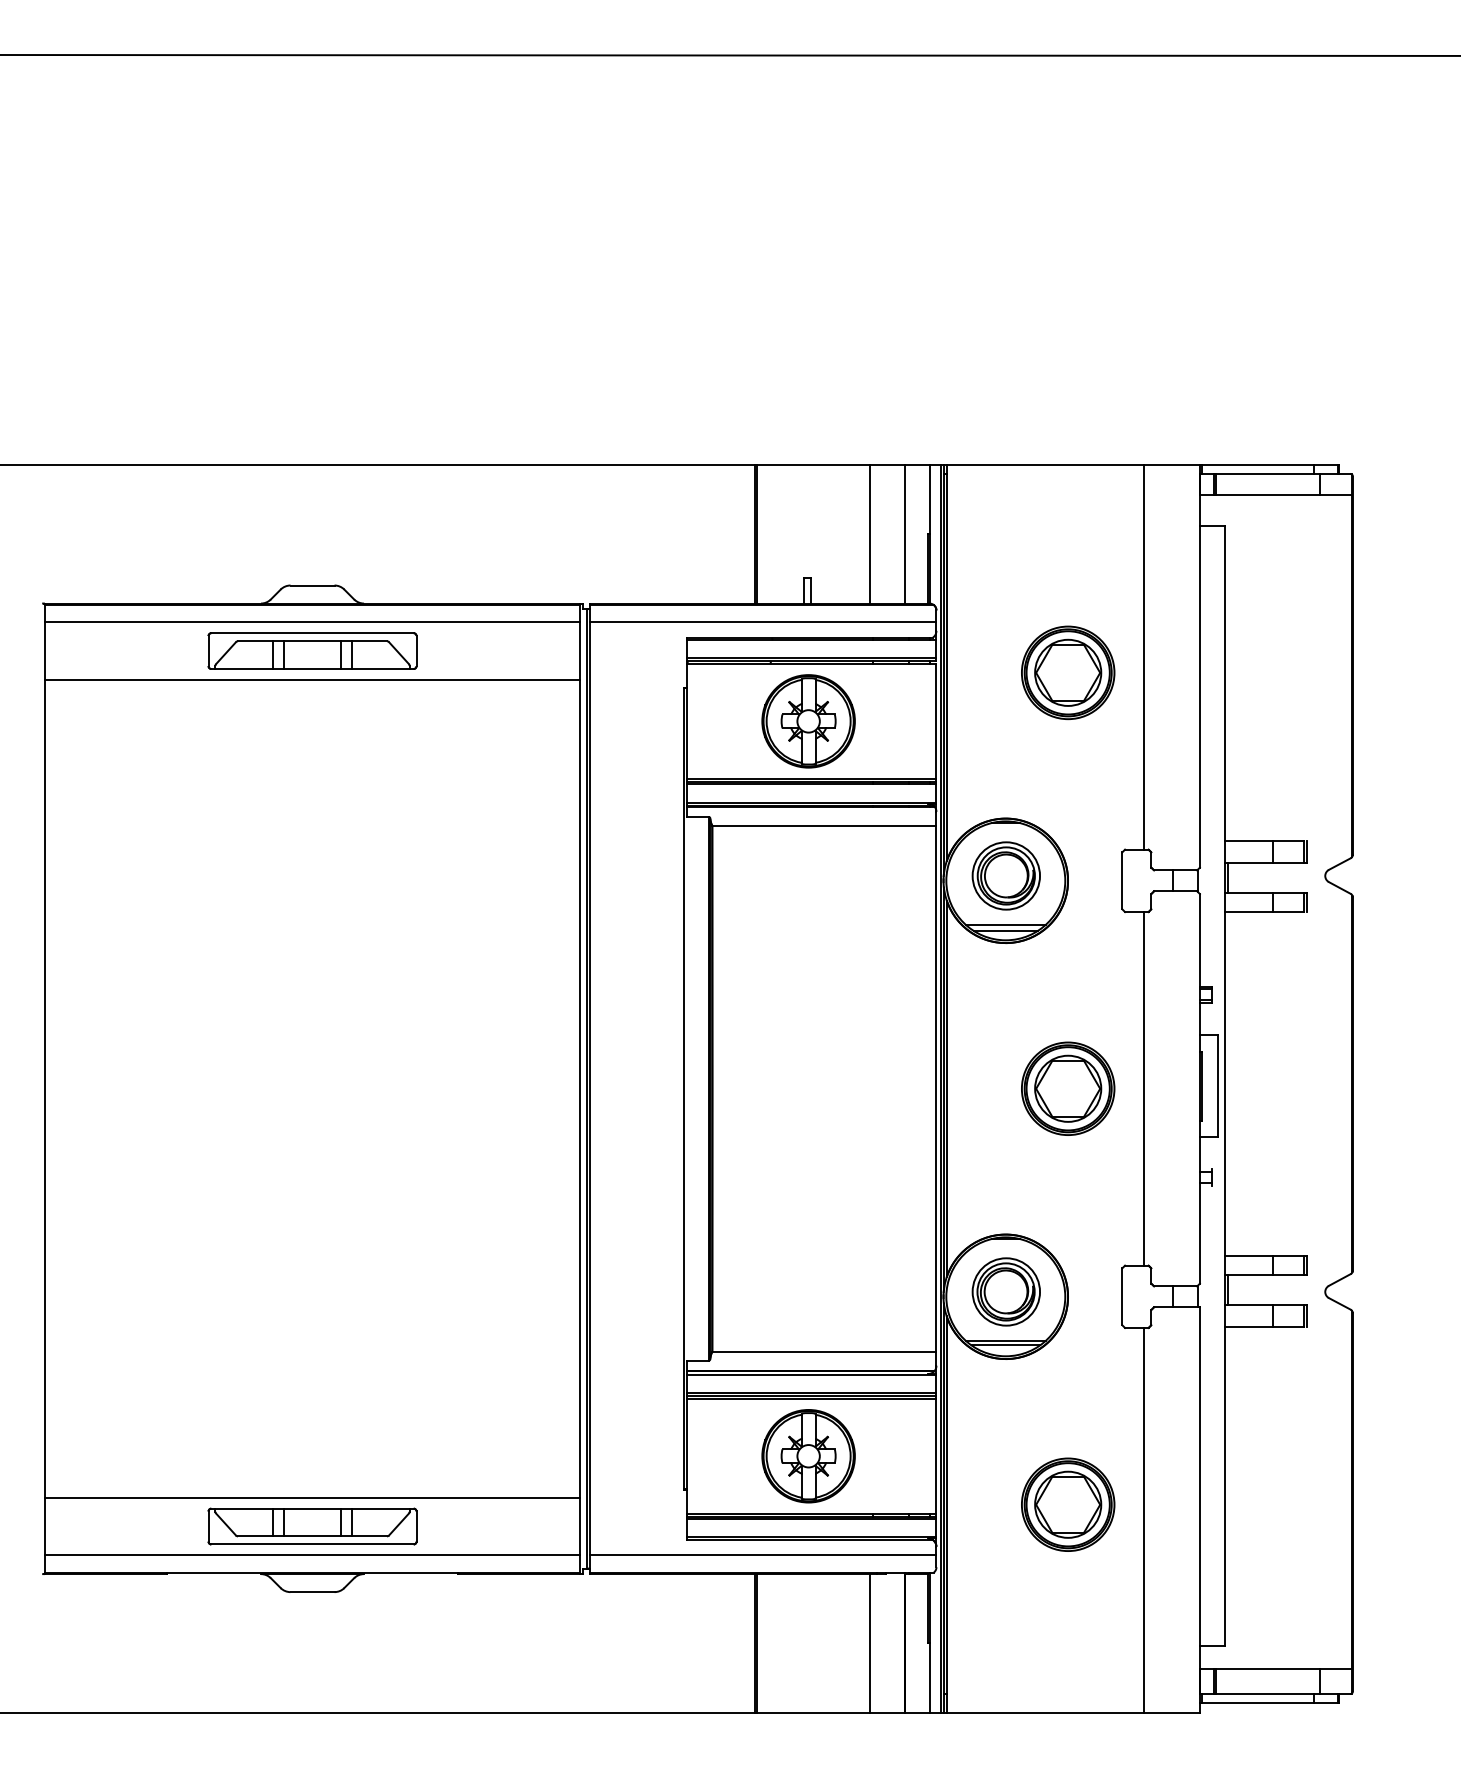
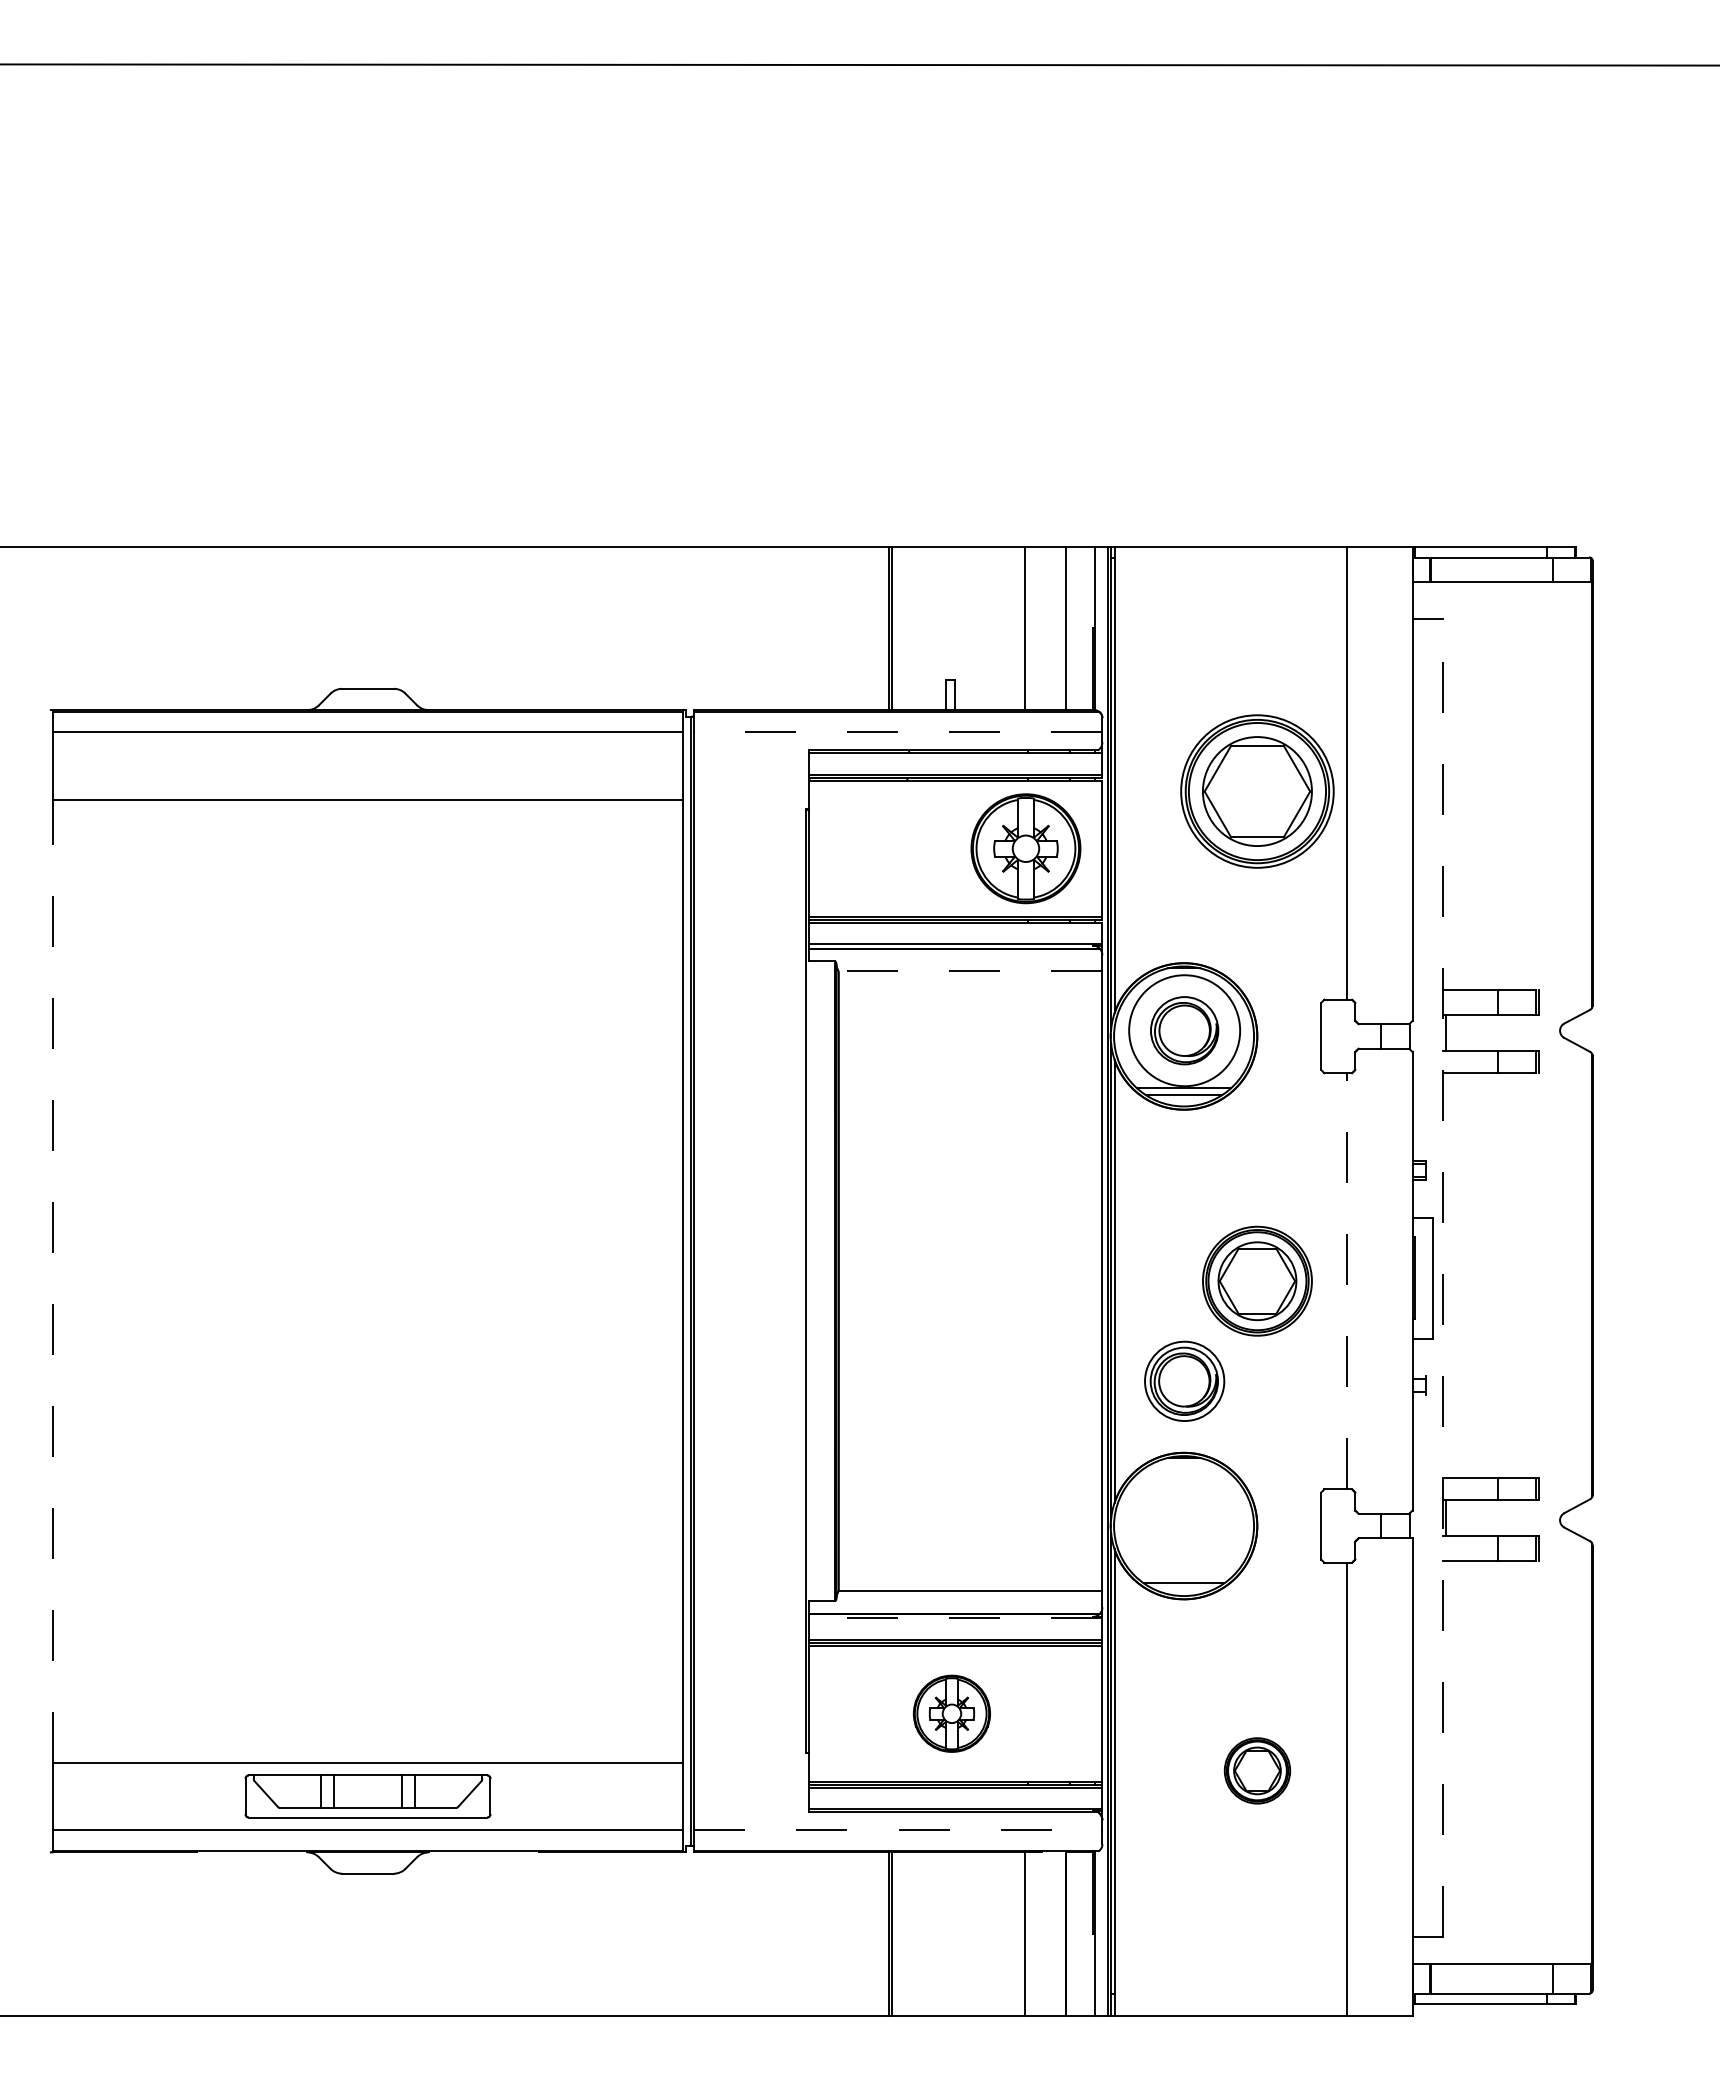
line: (763, 622) -> (898, 732), solid -> dashed
part: (312, 650) -> (367, 765), removed
part: (1068, 672) -> (1257, 791), size x1.4
part: (808, 721) -> (1025, 848), moved
line: (824, 825) -> (970, 971), solid -> dashed
circle: (1006, 875) -> (1184, 1030), size x1.4
line: (1225, 1085) -> (1442, 1277), solid -> dashed
line: (1144, 1088) -> (1347, 1280), solid -> dashed
line: (45, 1089) -> (53, 1281), solid -> dashed
part: (1006, 1291) -> (1184, 1380), moved
line: (1005, 1340) -> (1183, 1577), removed
line: (811, 1375) -> (955, 1618), solid -> dashed
part: (808, 1456) -> (951, 1713), size x0.7
part: (1068, 1504) -> (1257, 1770), size x0.6
line: (763, 1555) -> (898, 1830), solid -> dashed

